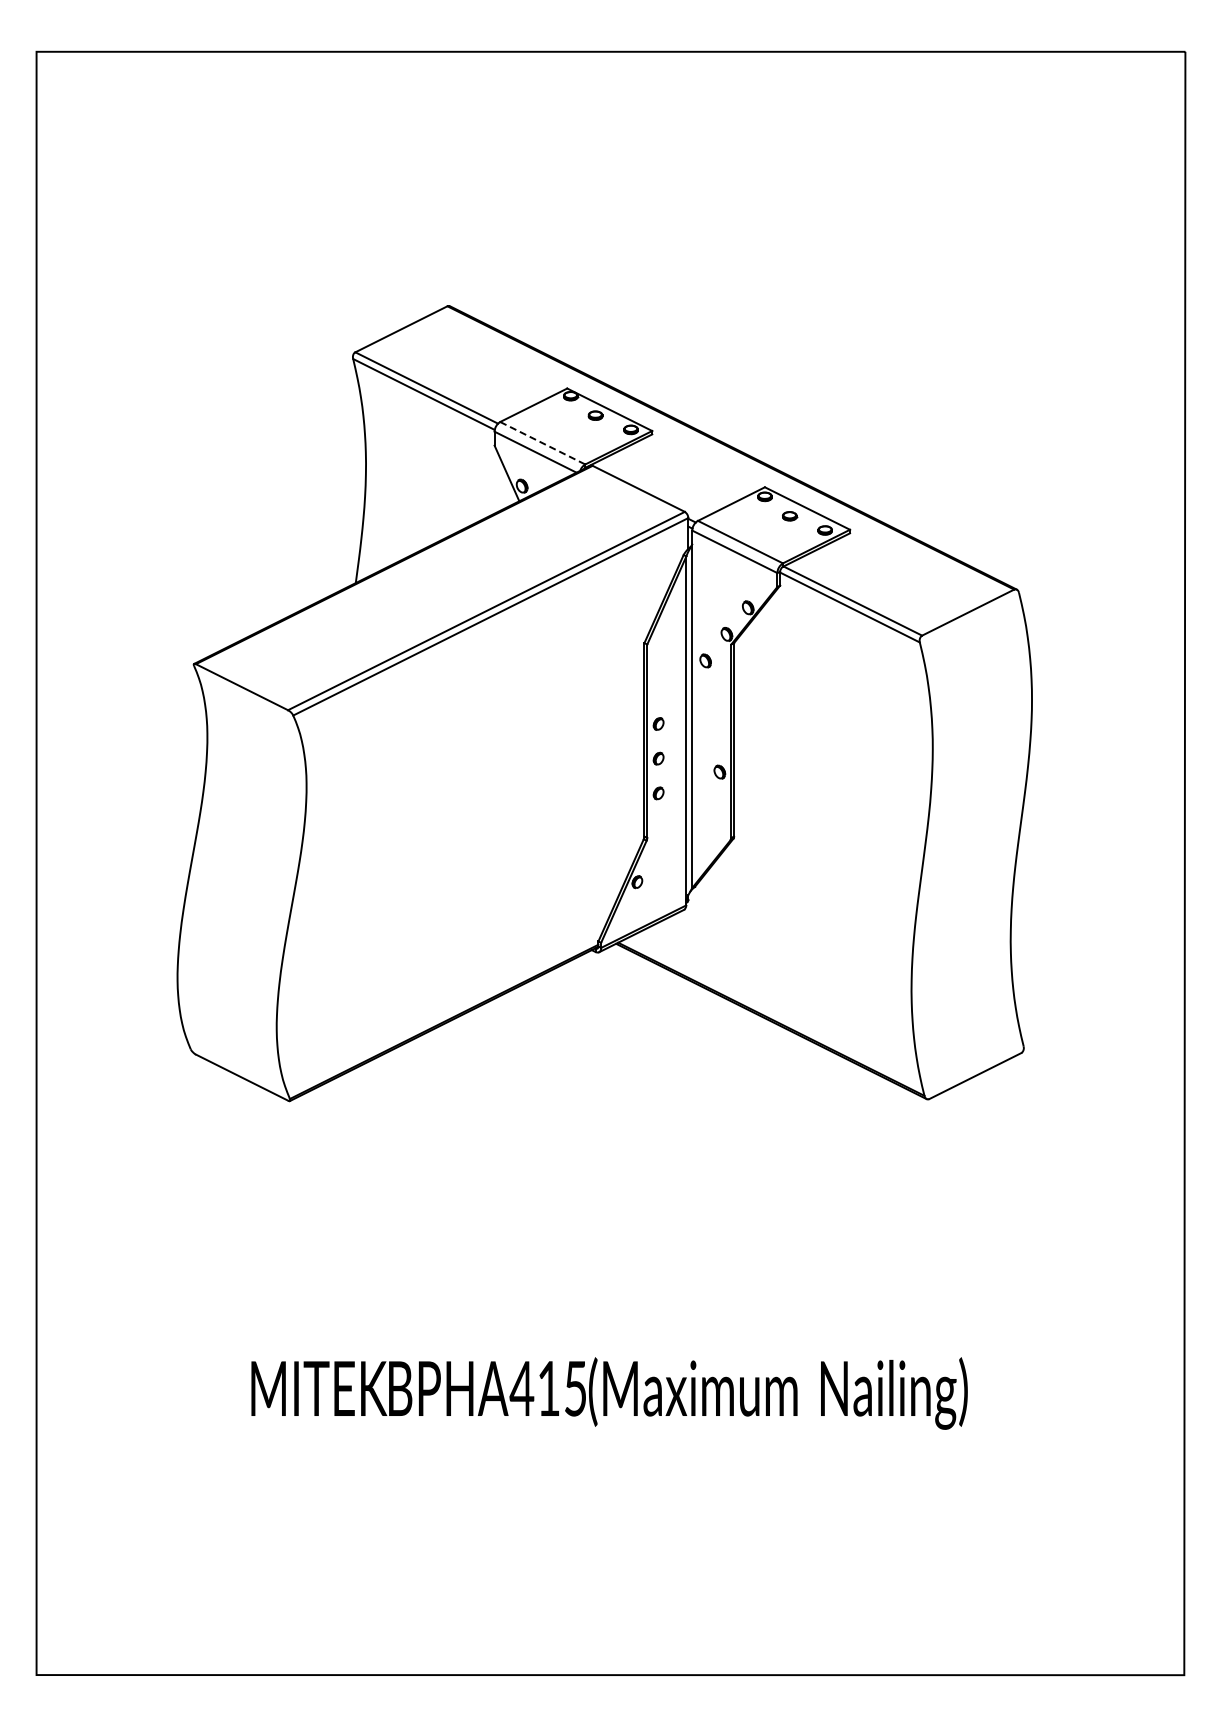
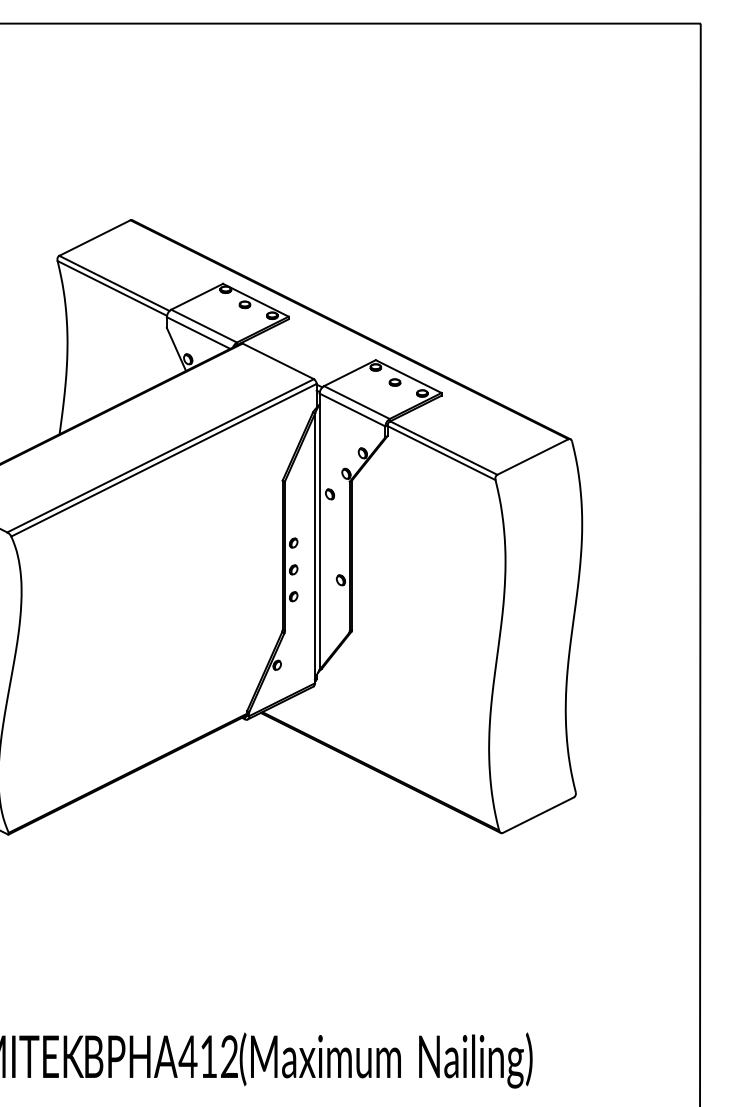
line: (542, 443) -> (203, 326), dashed -> solid
text: (575, 1388) -> (229, 1056), BPHA415 -> BPHA412

